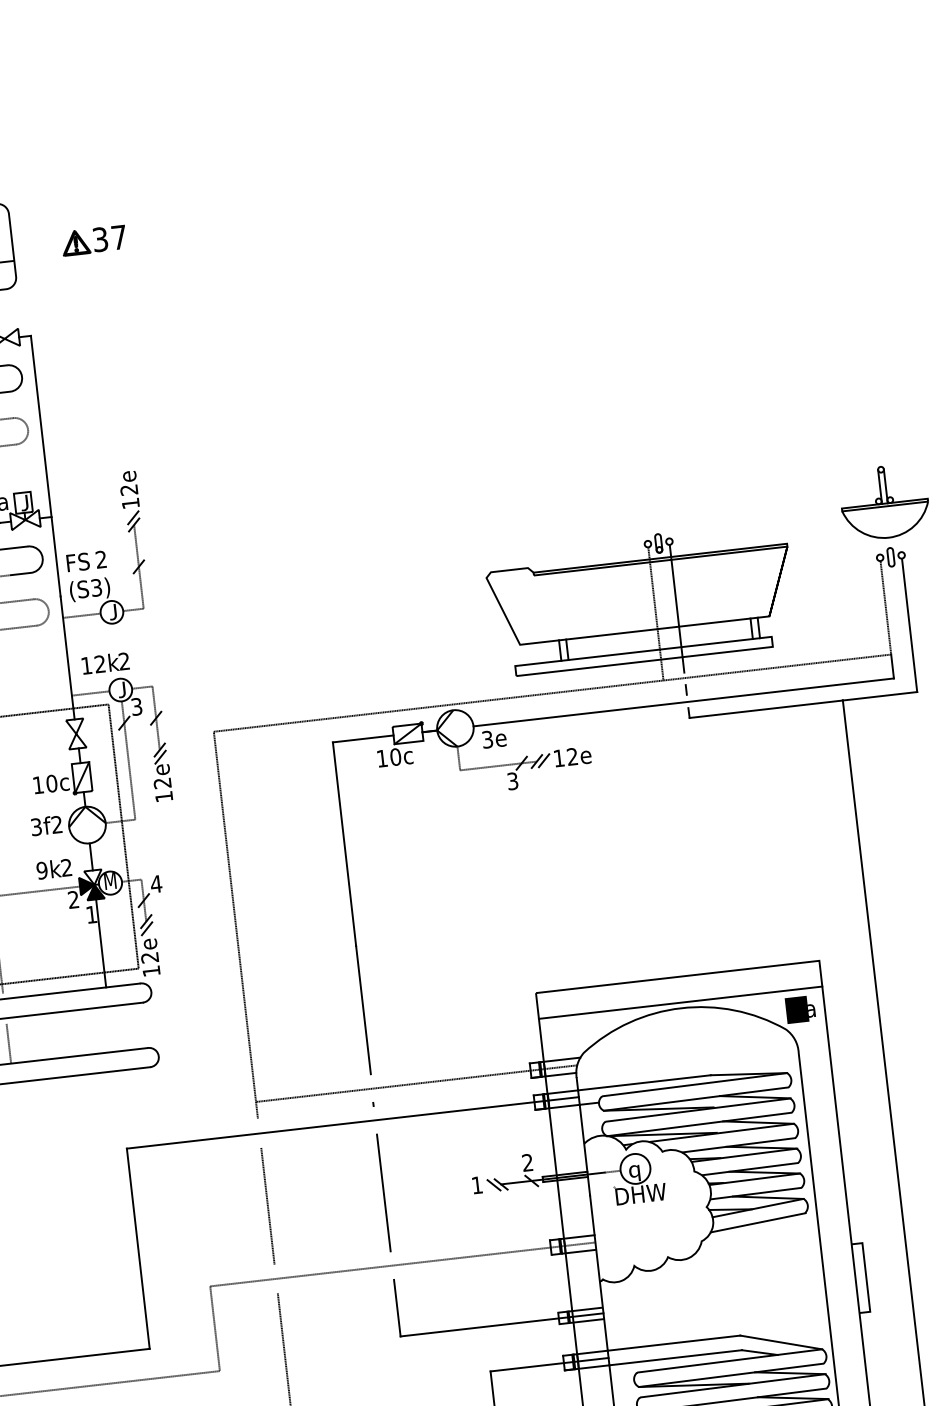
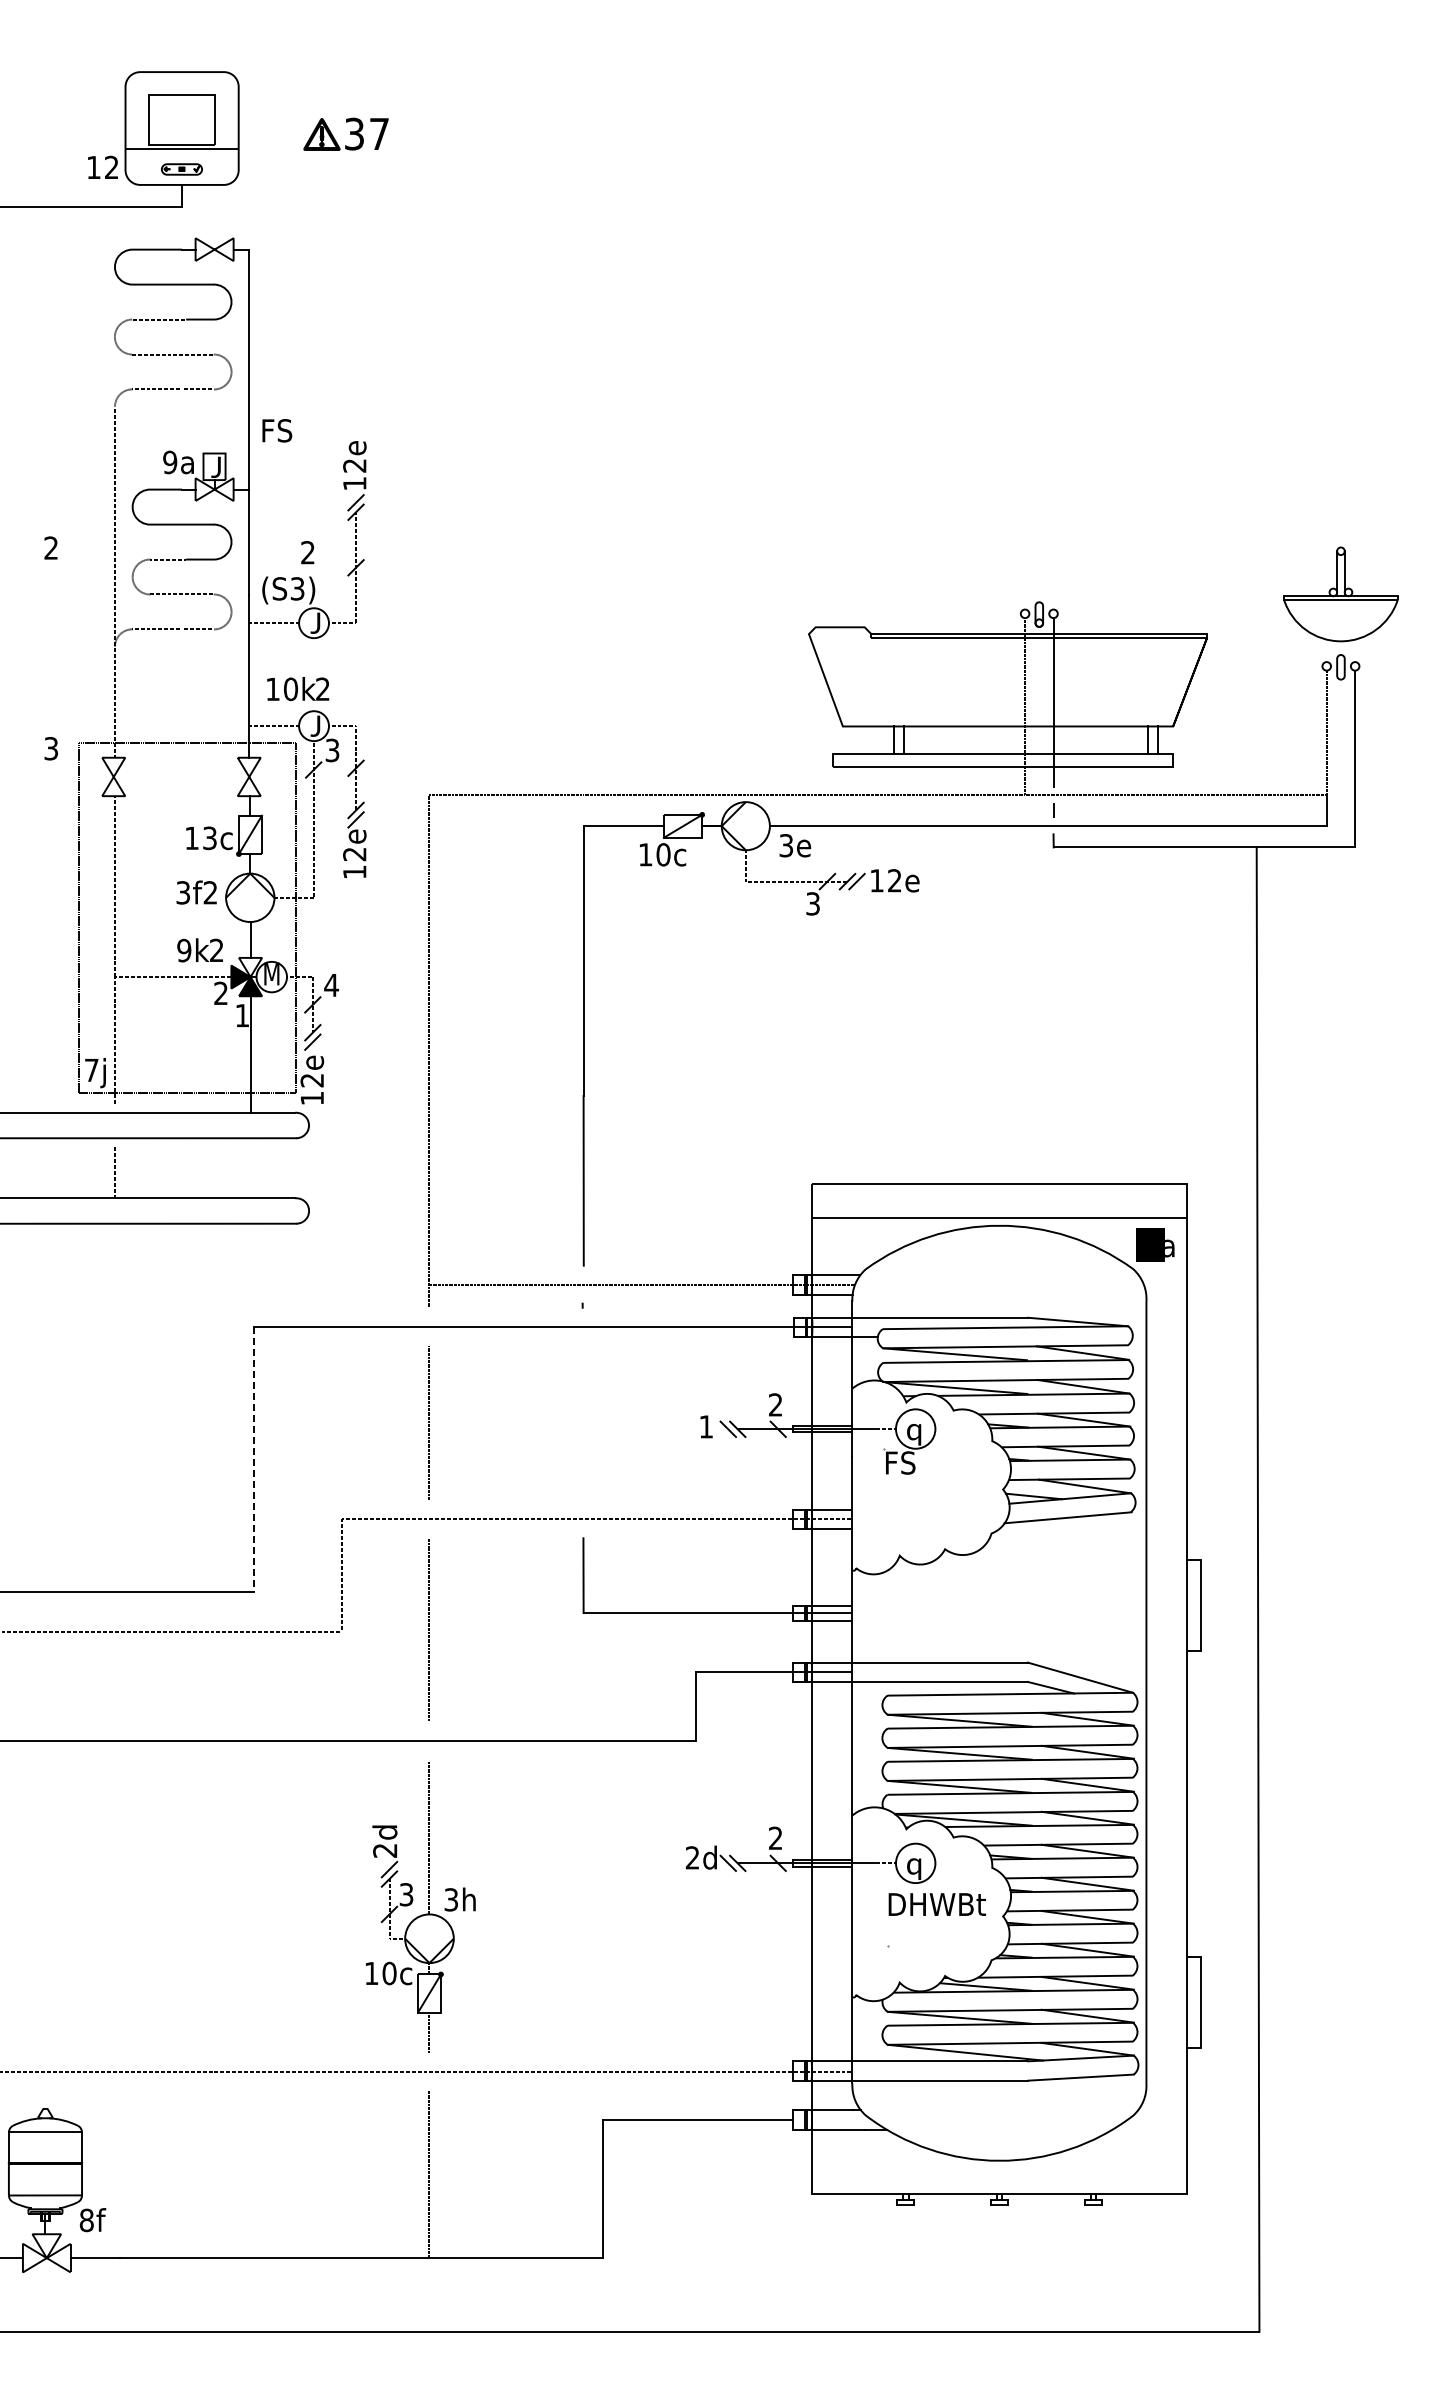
text: (78, 562) -> (277, 430), moved
text: (100, 664) -> (291, 689), 12k -> 10k
text: (52, 783) -> (210, 838), 10c -> 13c
line: (383, 1192) -> (582, 1422), removed
text: (641, 1193) -> (920, 1462), DHW -> FS
line: (138, 1248) -> (253, 1459), solid -> dashed

